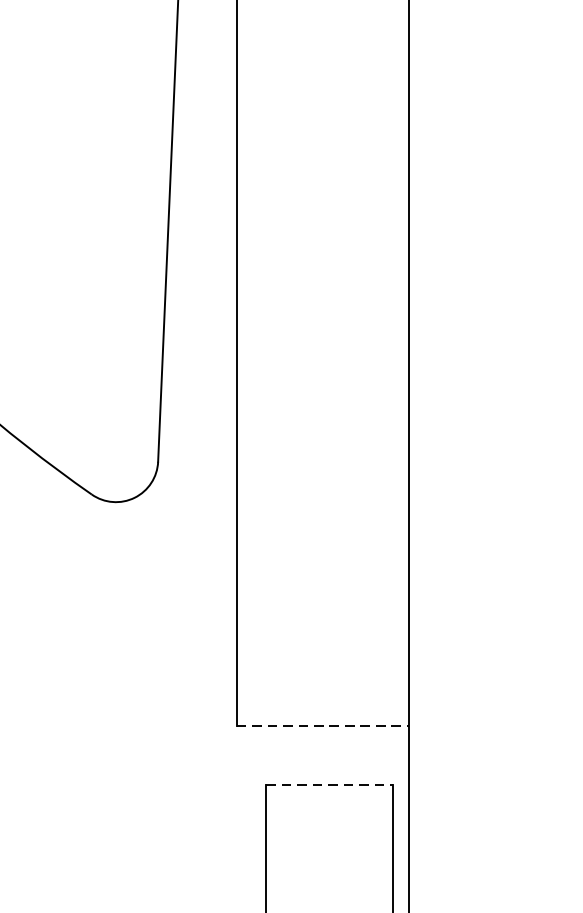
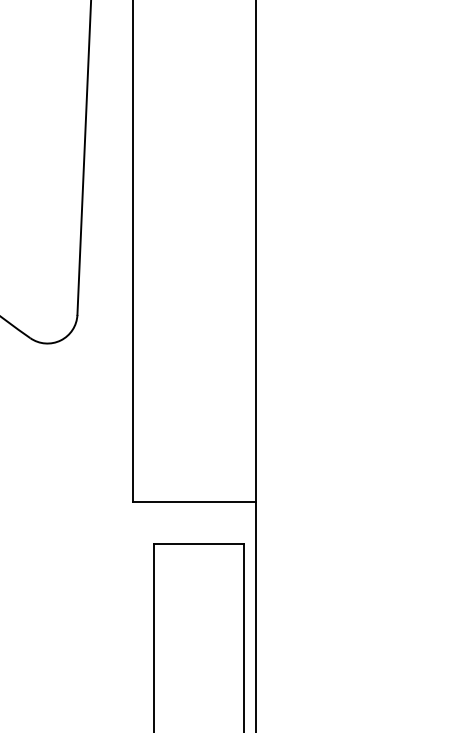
line: (324, 725) -> (195, 502), dashed -> solid
line: (330, 785) -> (199, 544), dashed -> solid

